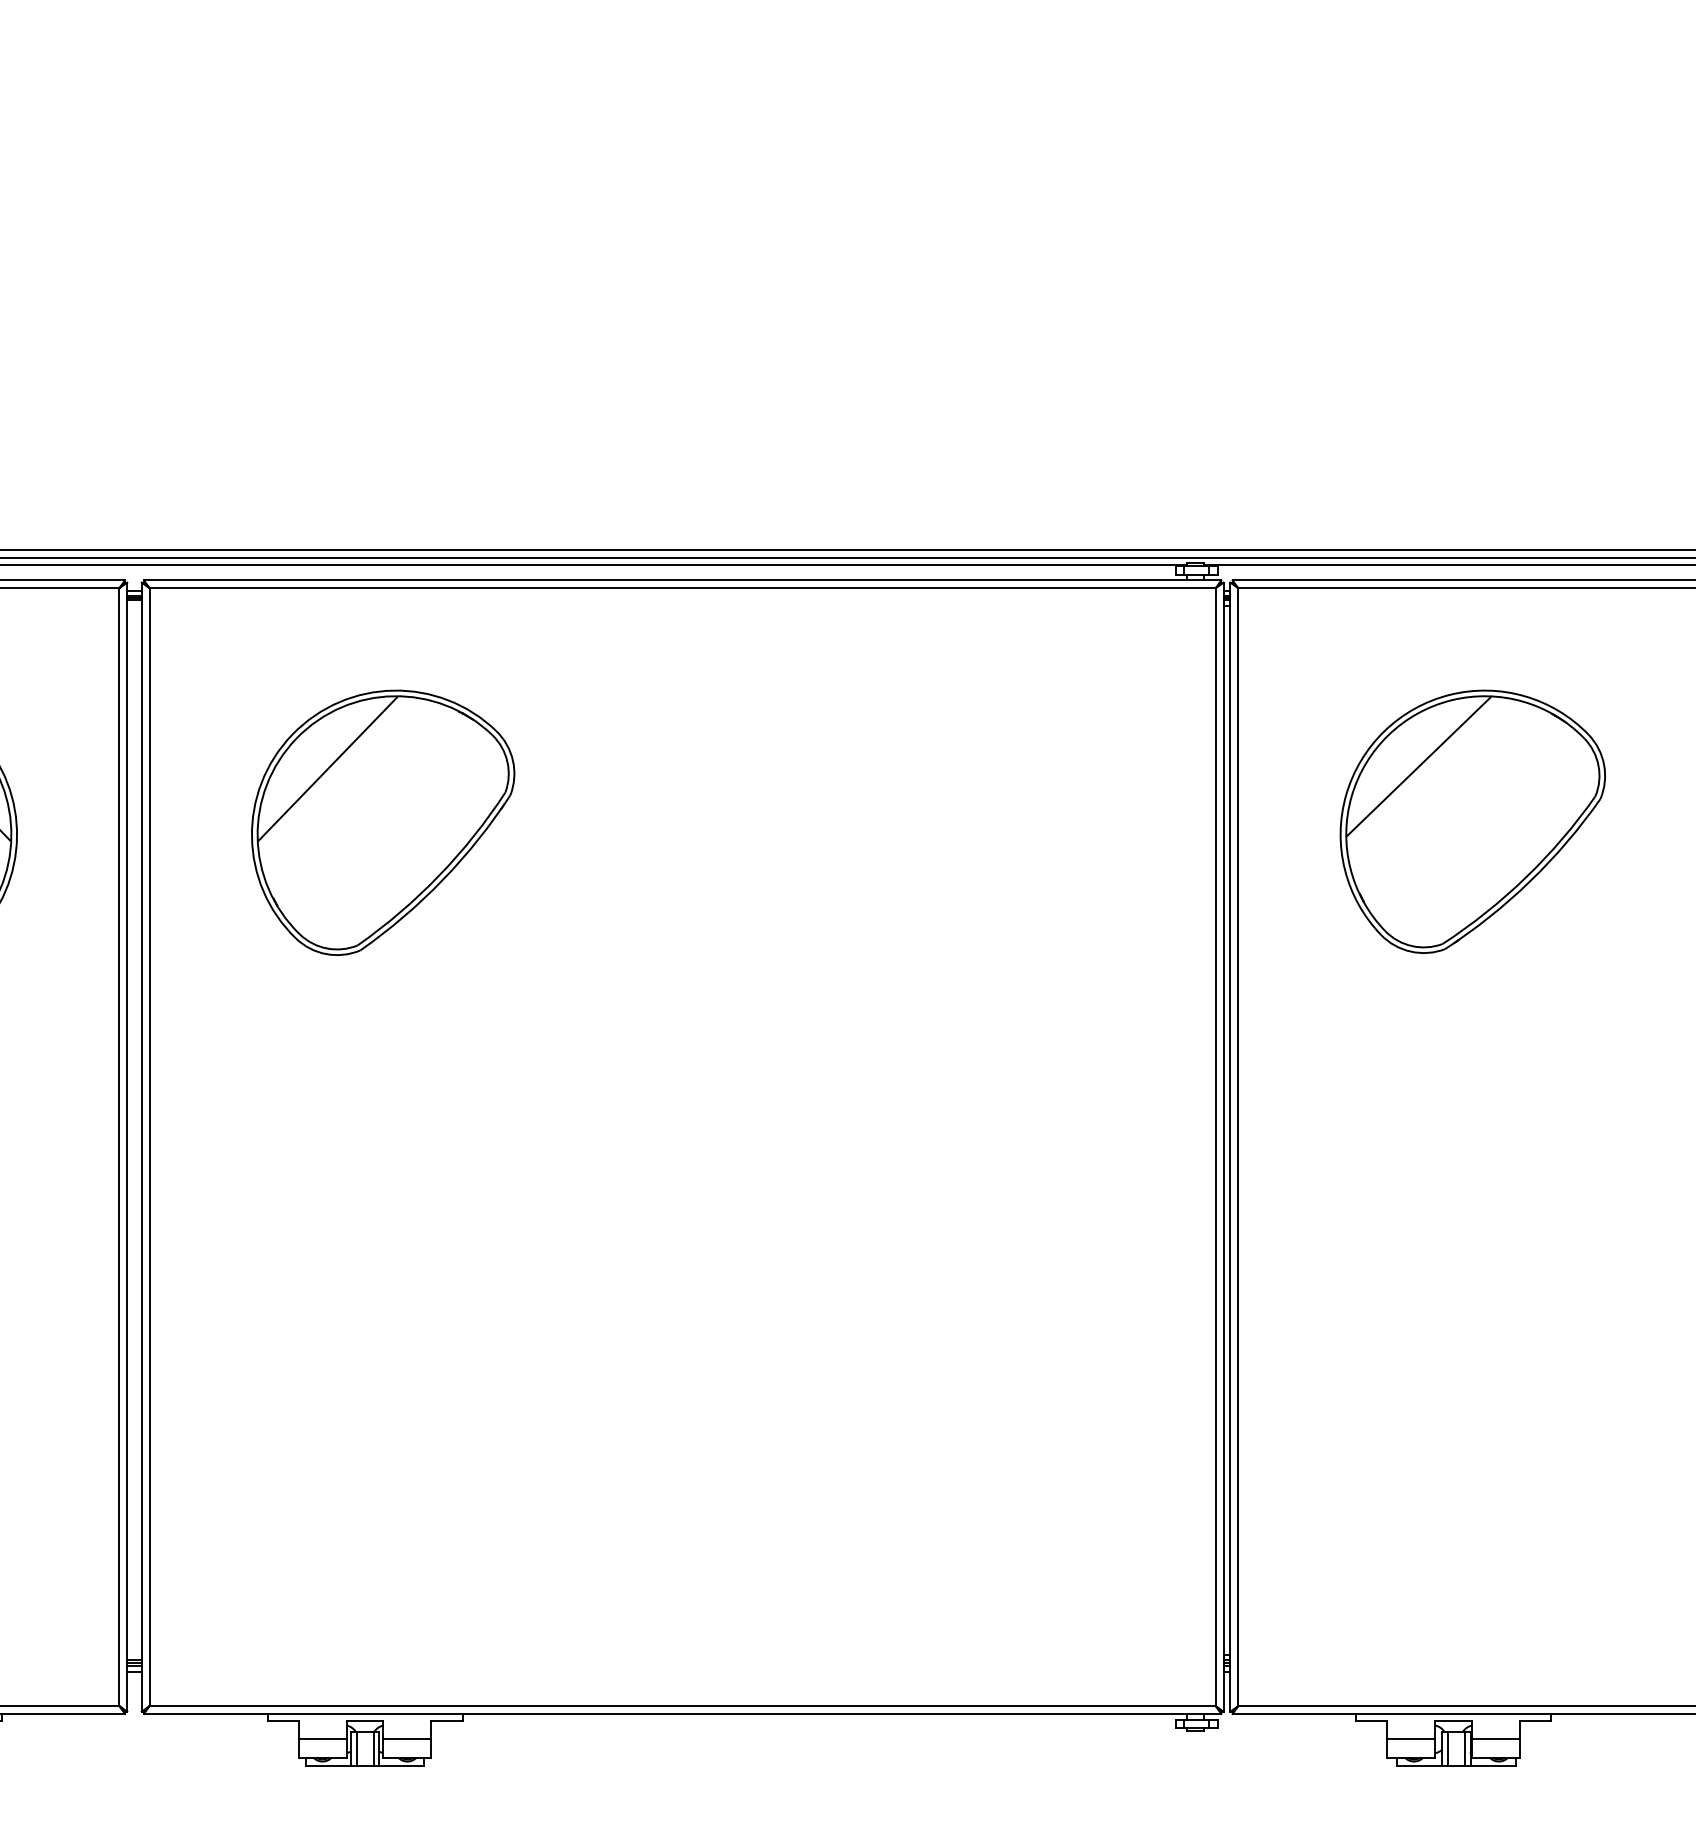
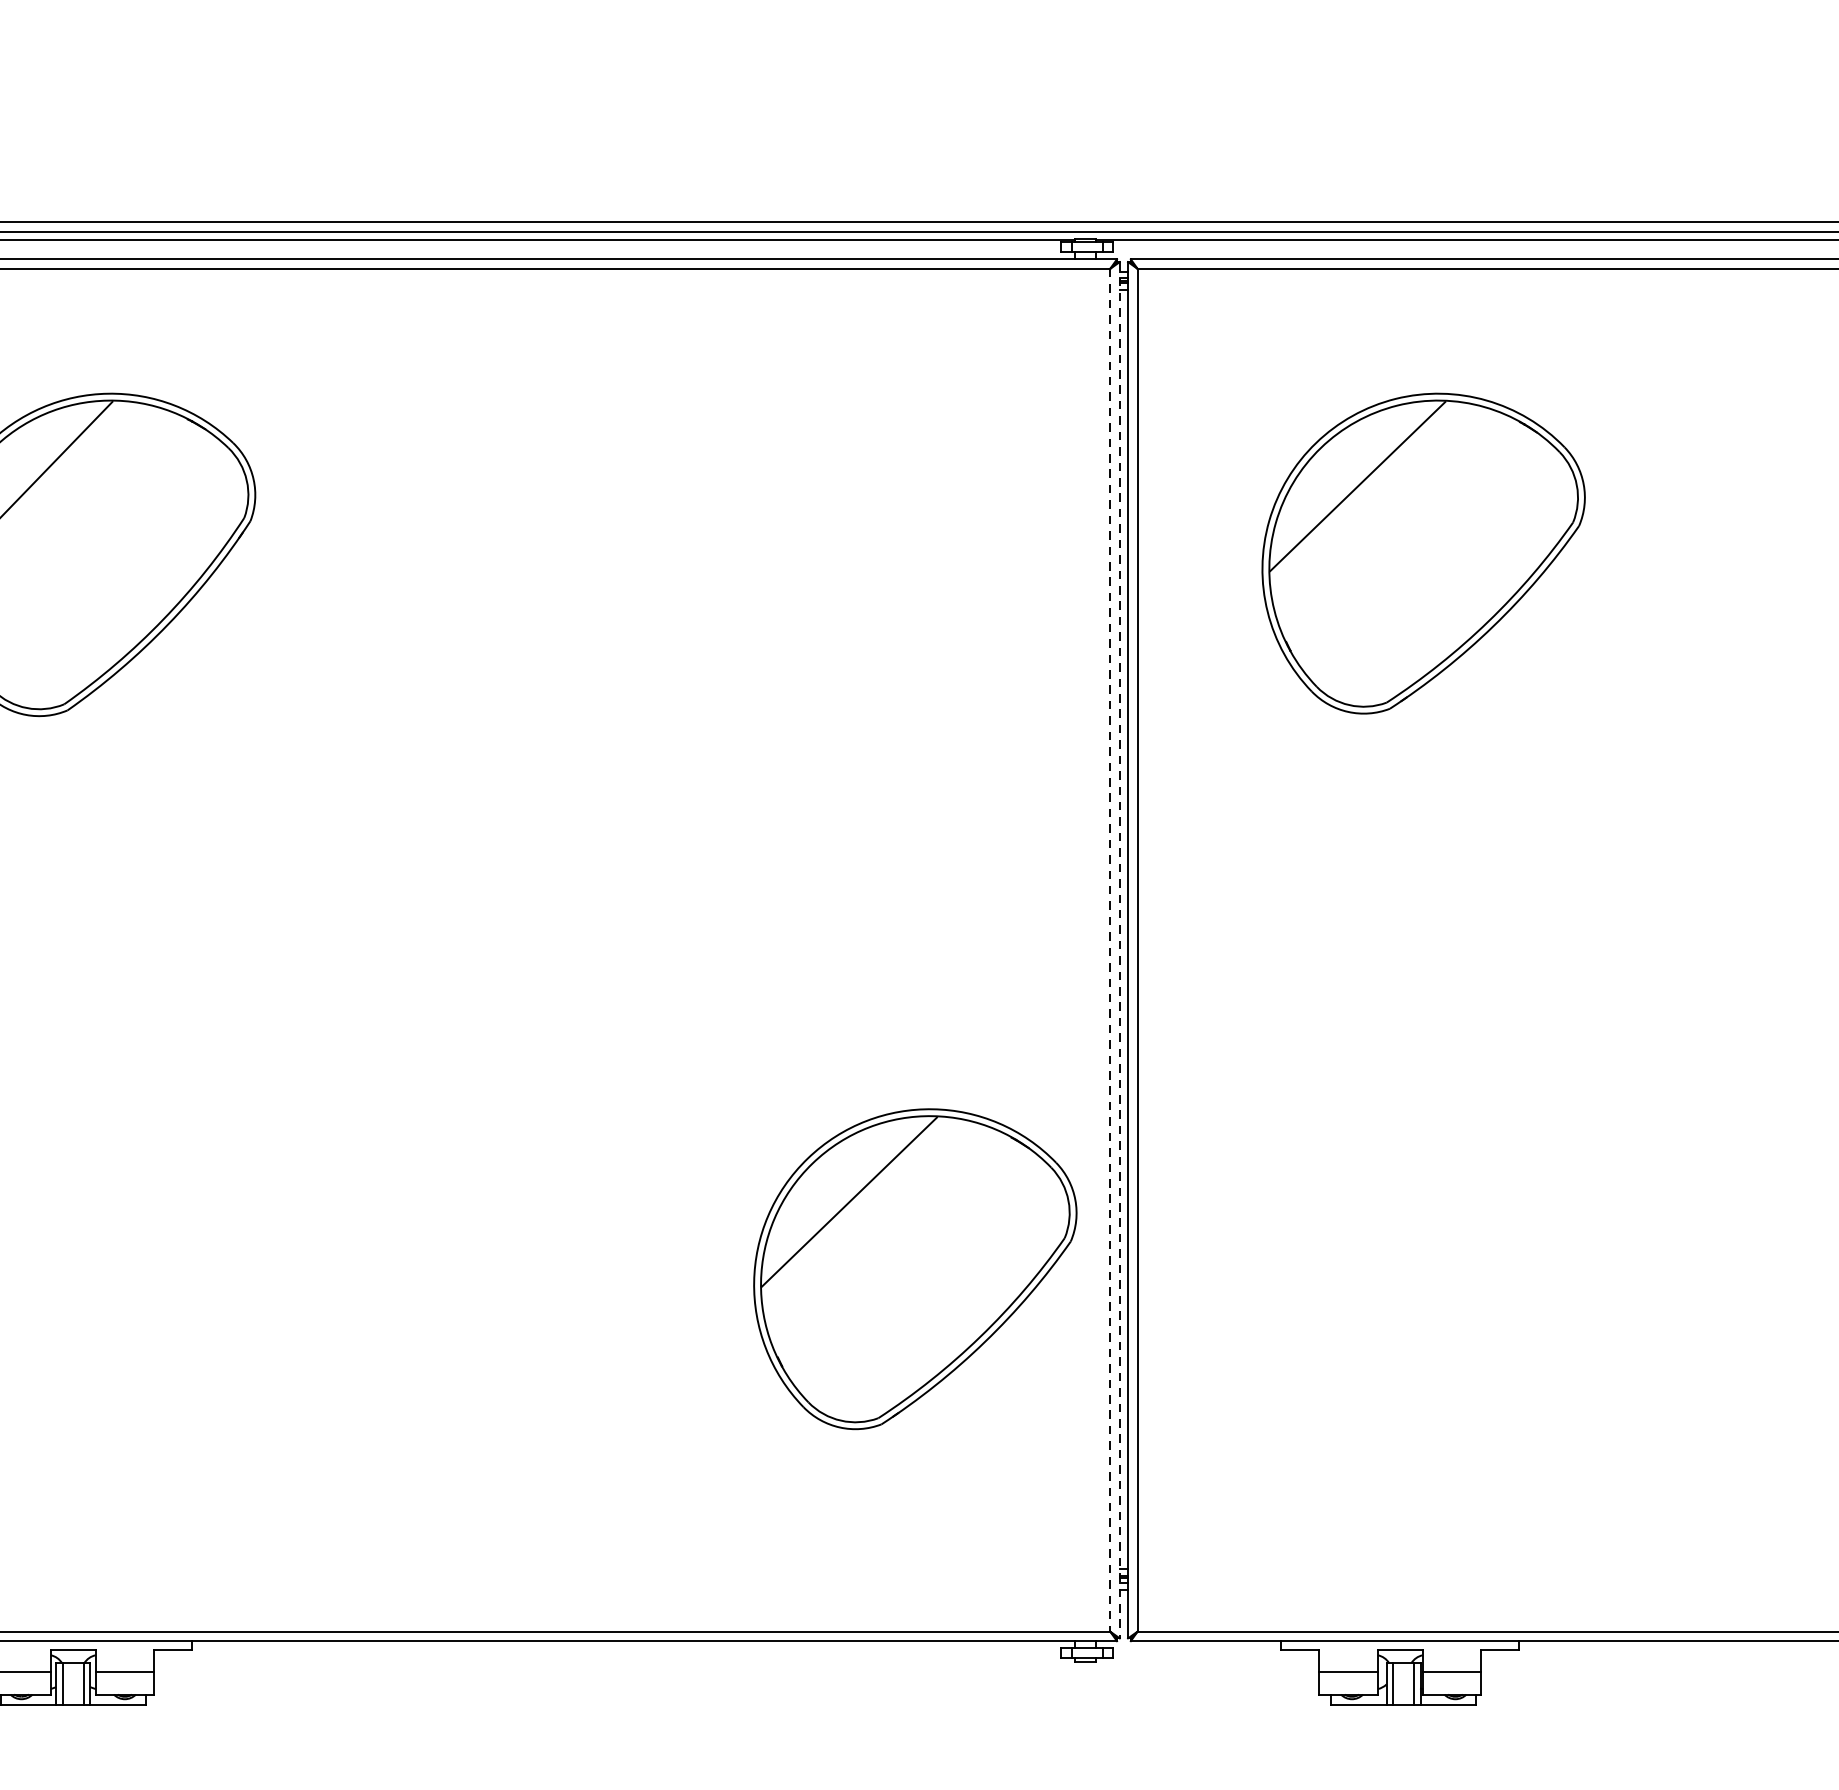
line: (1215, 1147) -> (1109, 950), solid -> dashed
line: (1223, 1147) -> (1119, 950), solid -> dashed
part: (1055, 1408) -> (914, 1268), added

